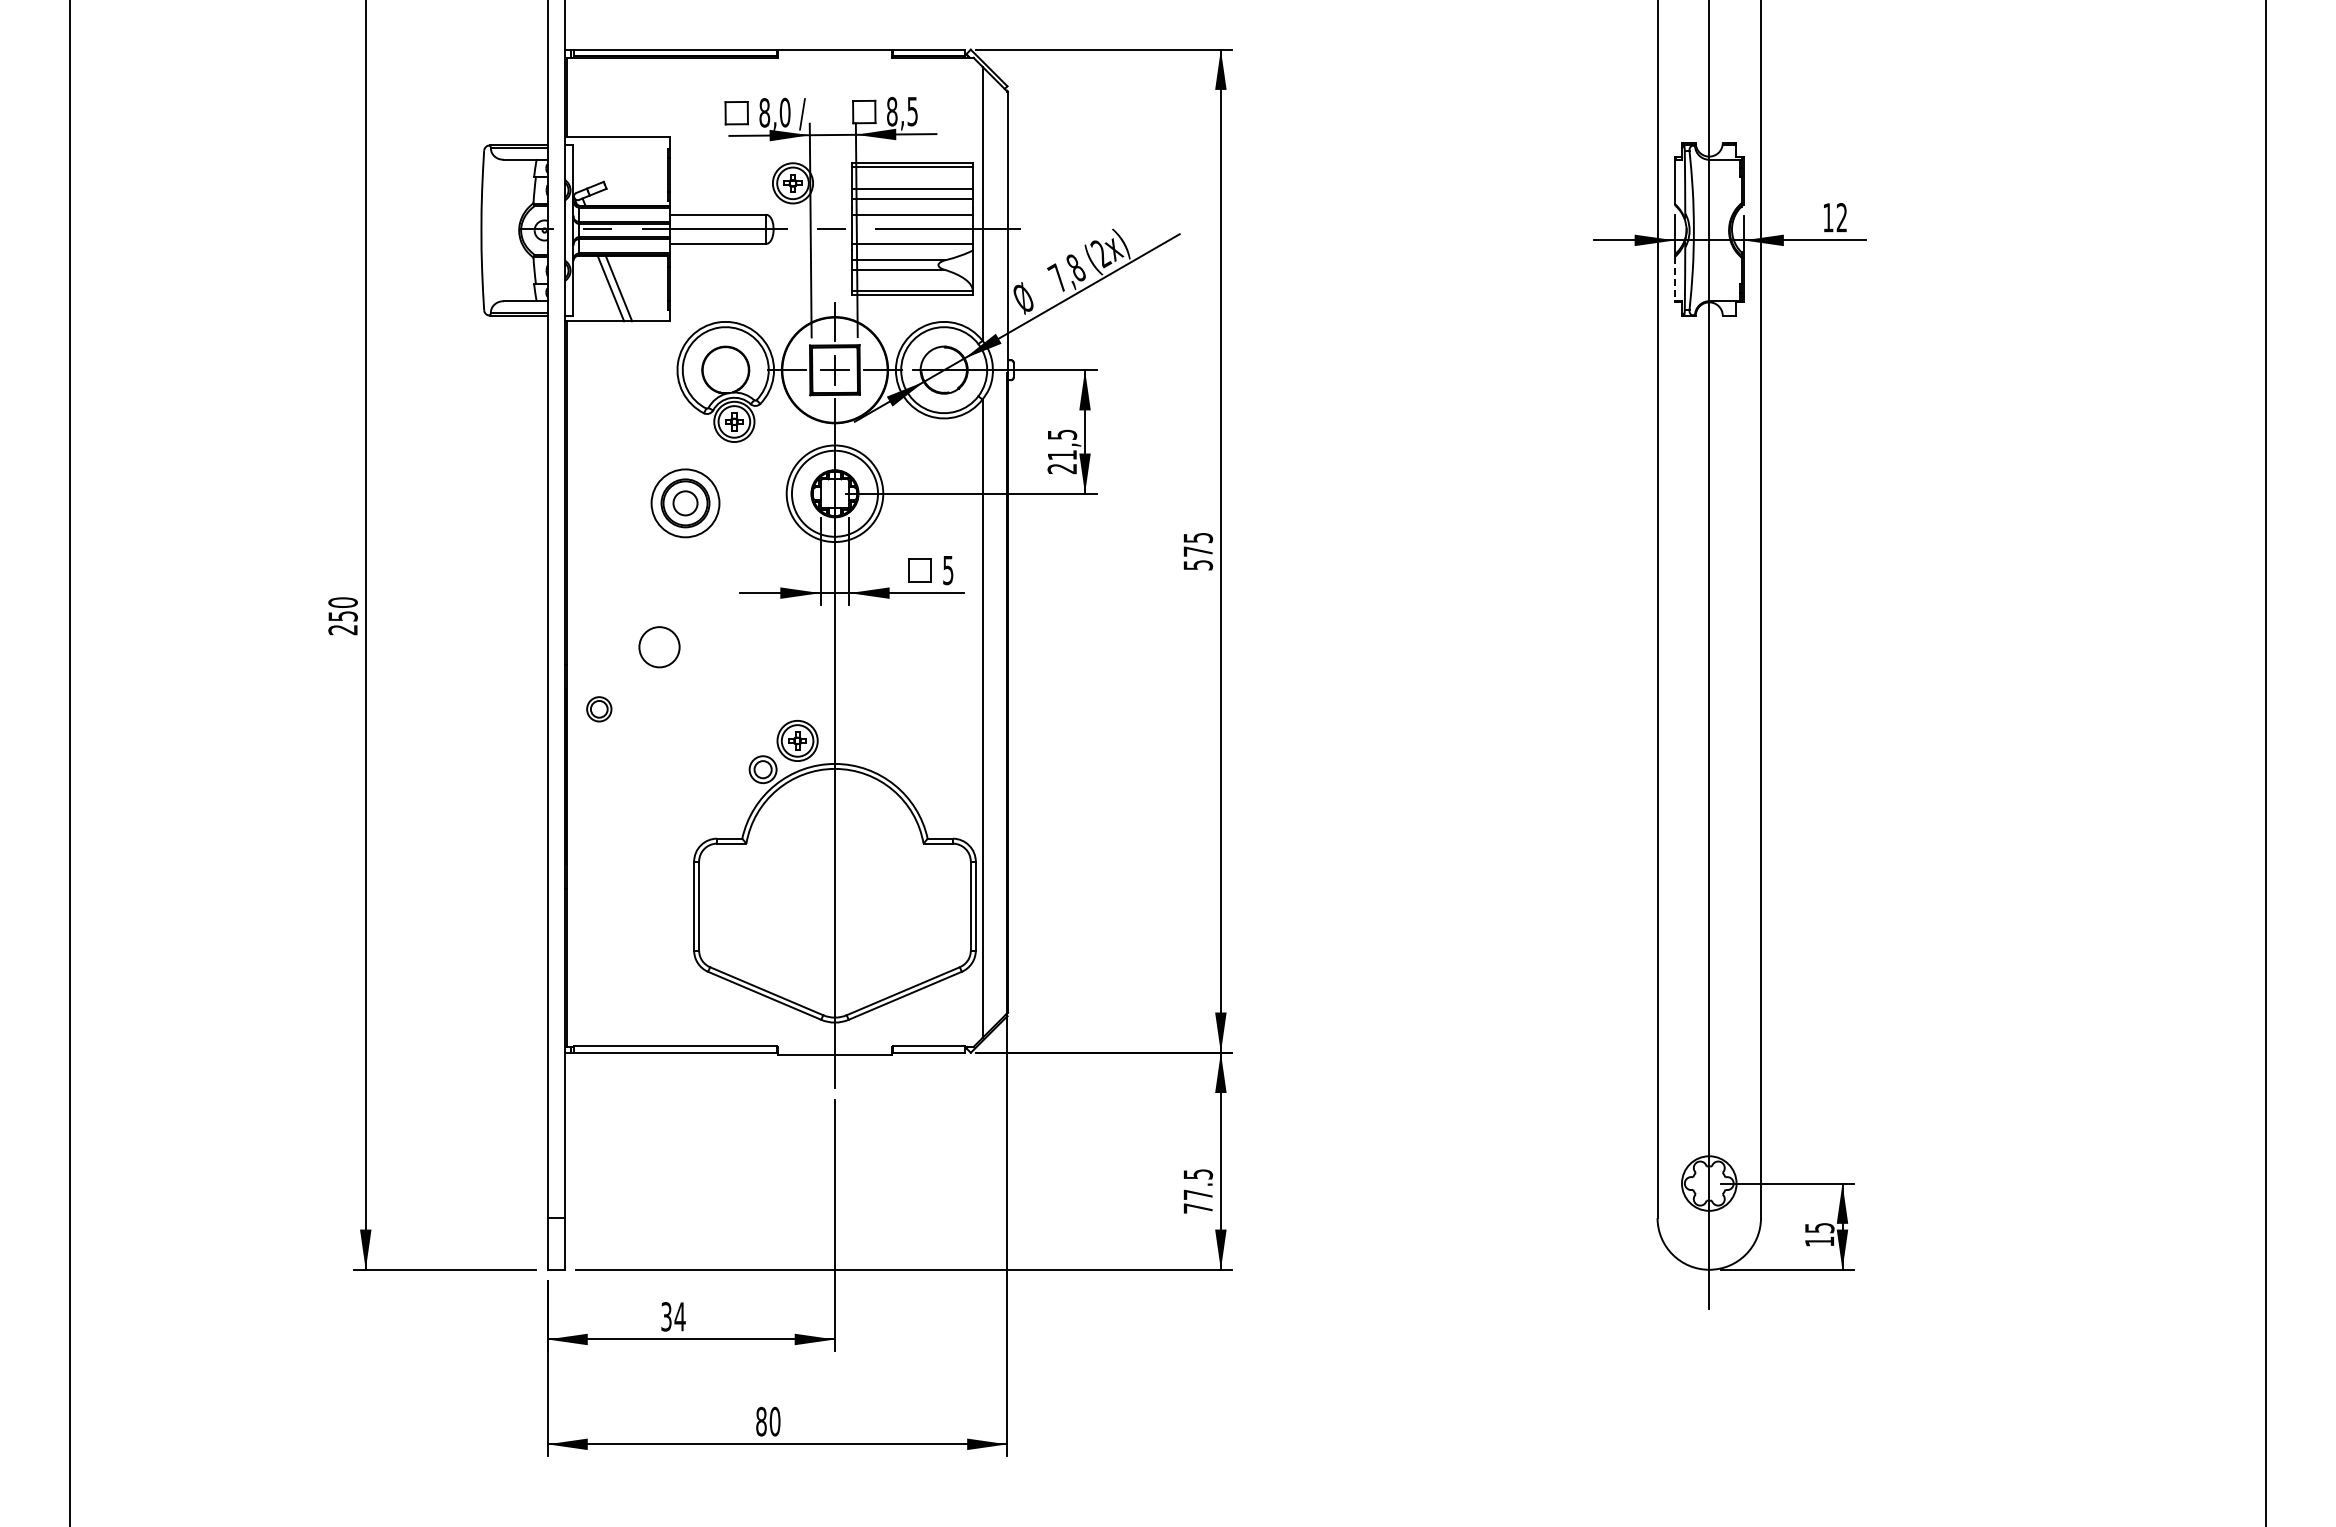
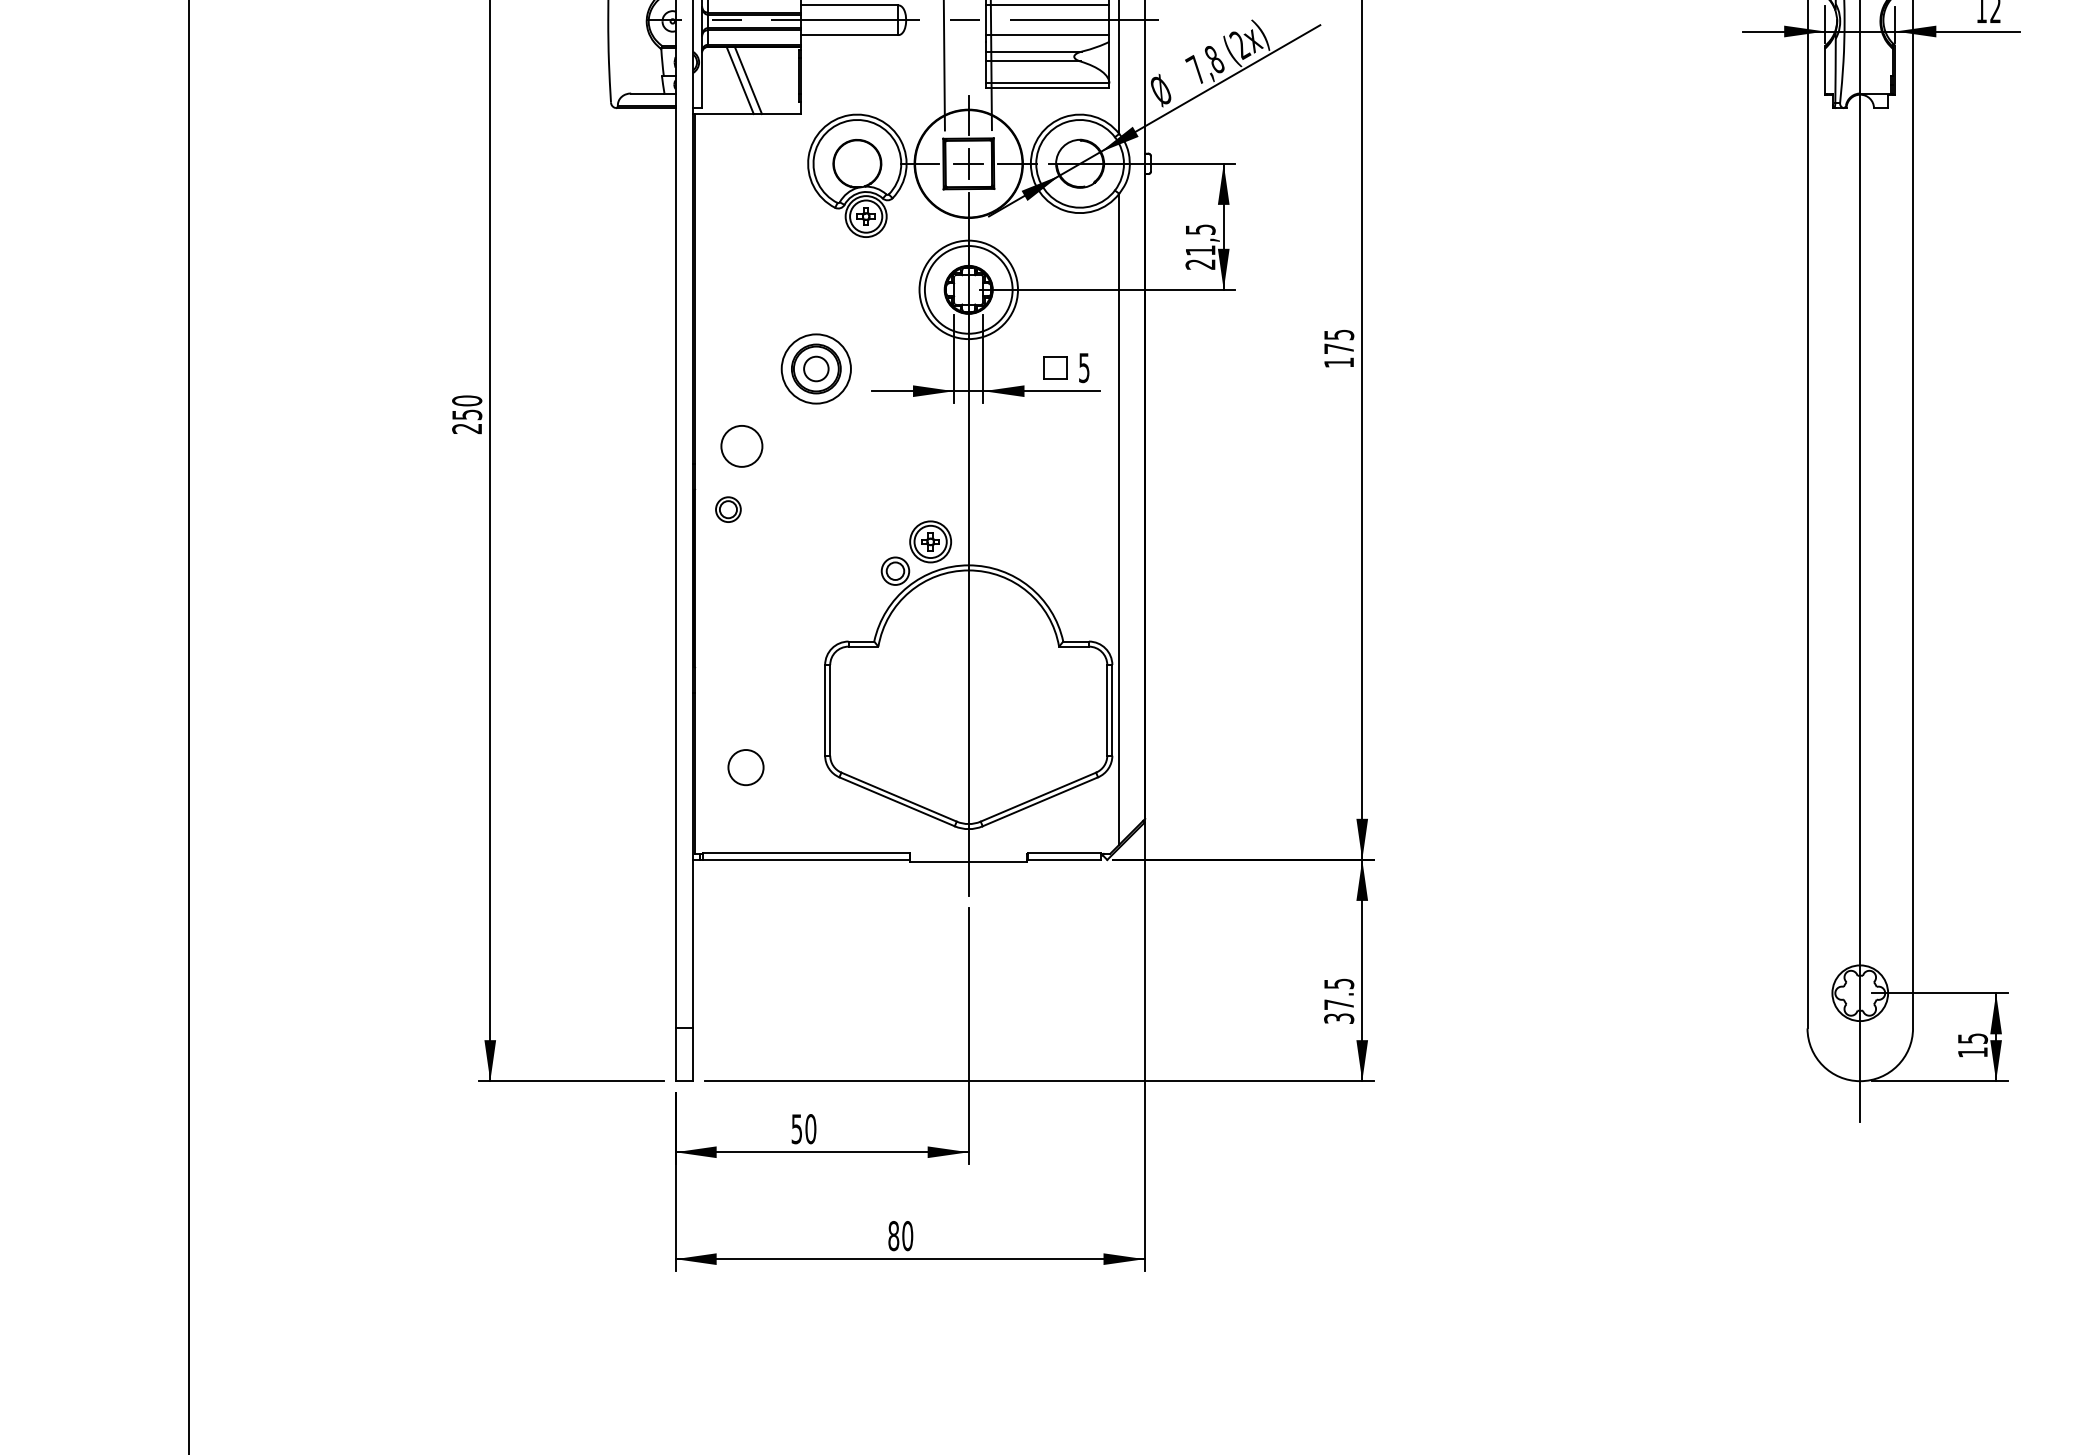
line: (1674, 279) -> (1824, 71), dashed -> solid
part: (685, 503) -> (816, 369), moved
text: (1198, 565) -> (1339, 363), 575 -> 175
circle: (659, 647) -> (741, 446), moved
circle: (616, 962) -> (745, 767), added
text: (1198, 1208) -> (1339, 1018), 77.5 -> 37.5
text: (673, 1316) -> (804, 1128), 34 -> 50

